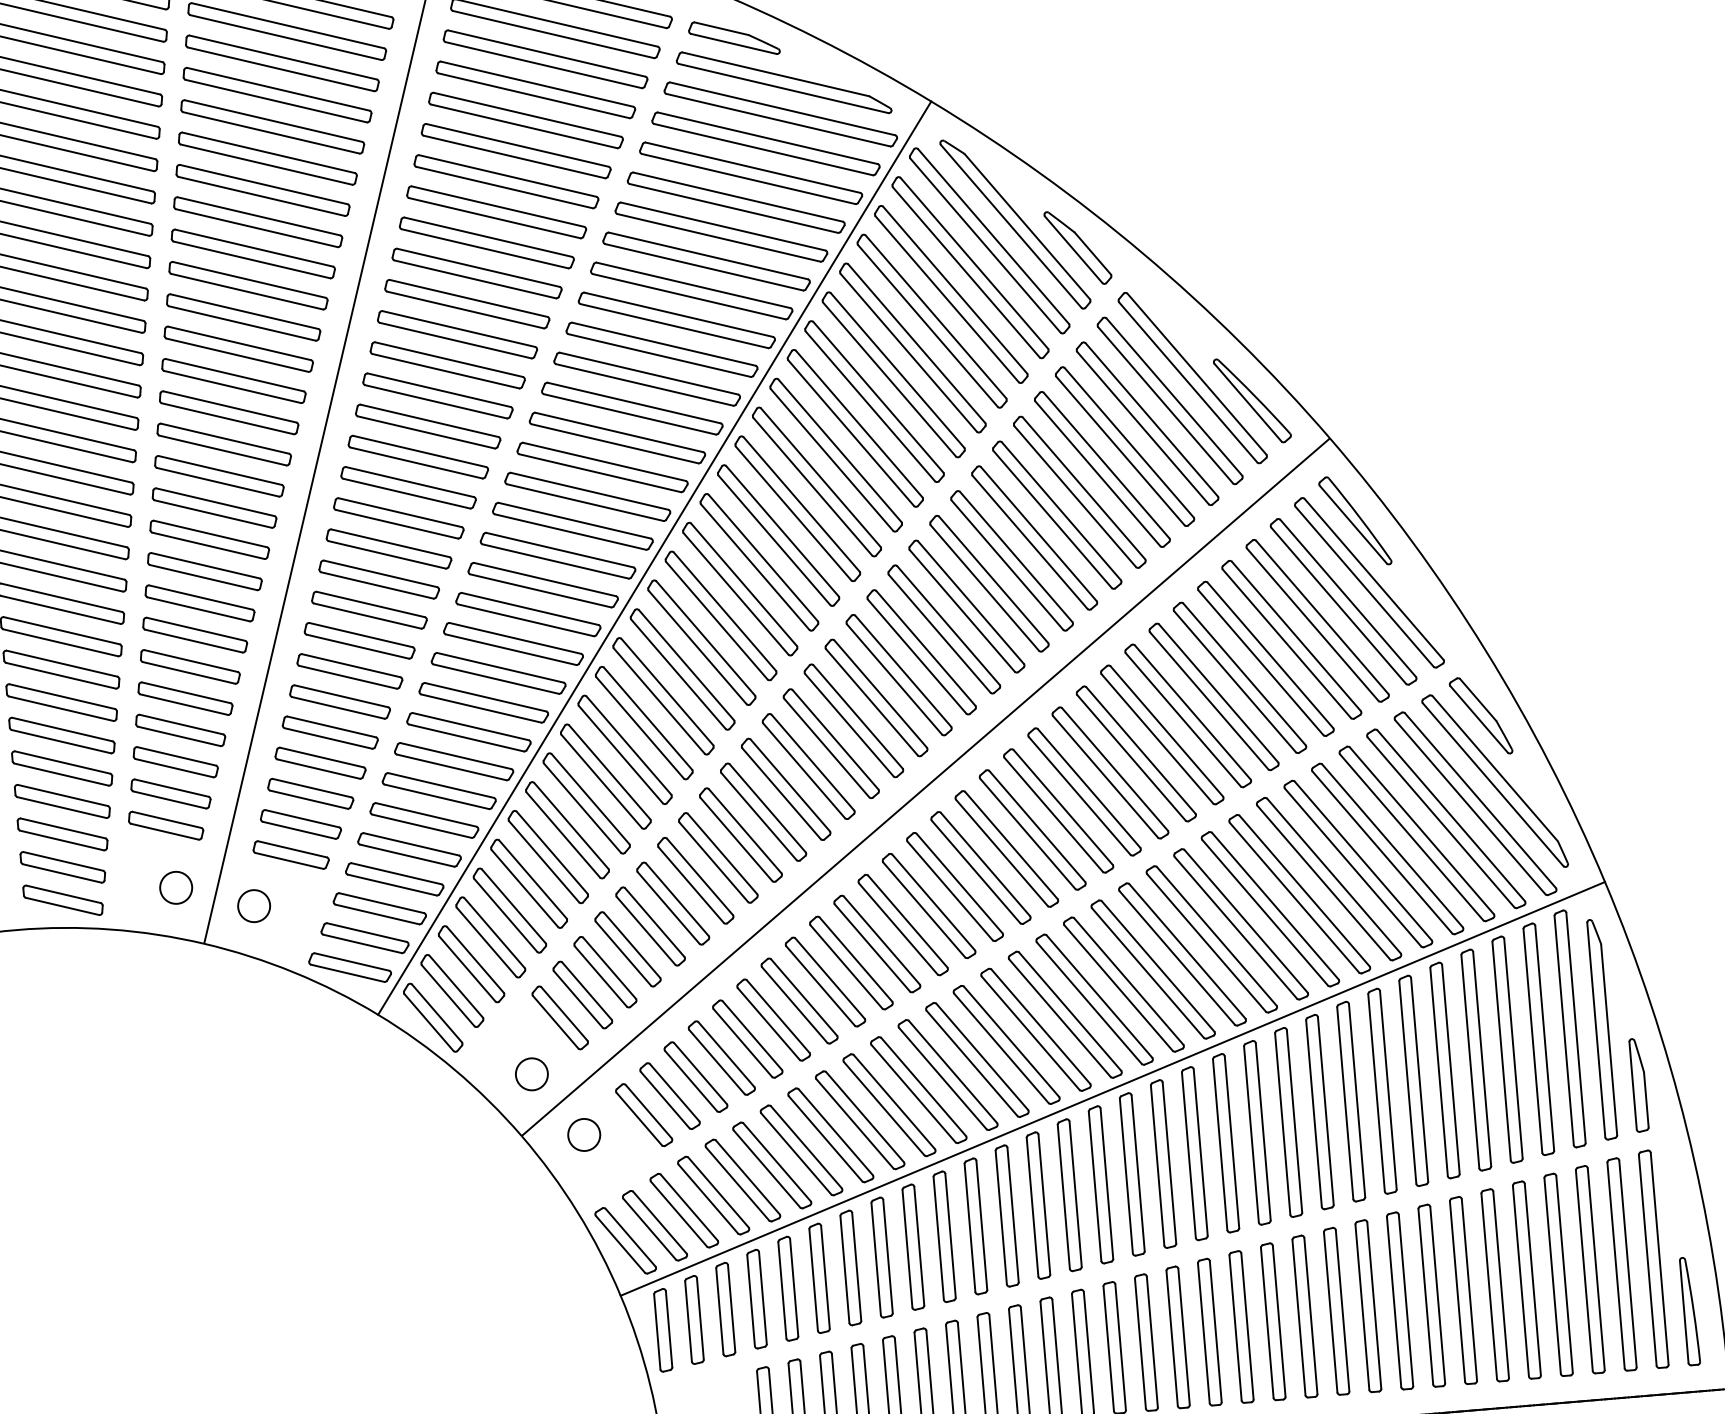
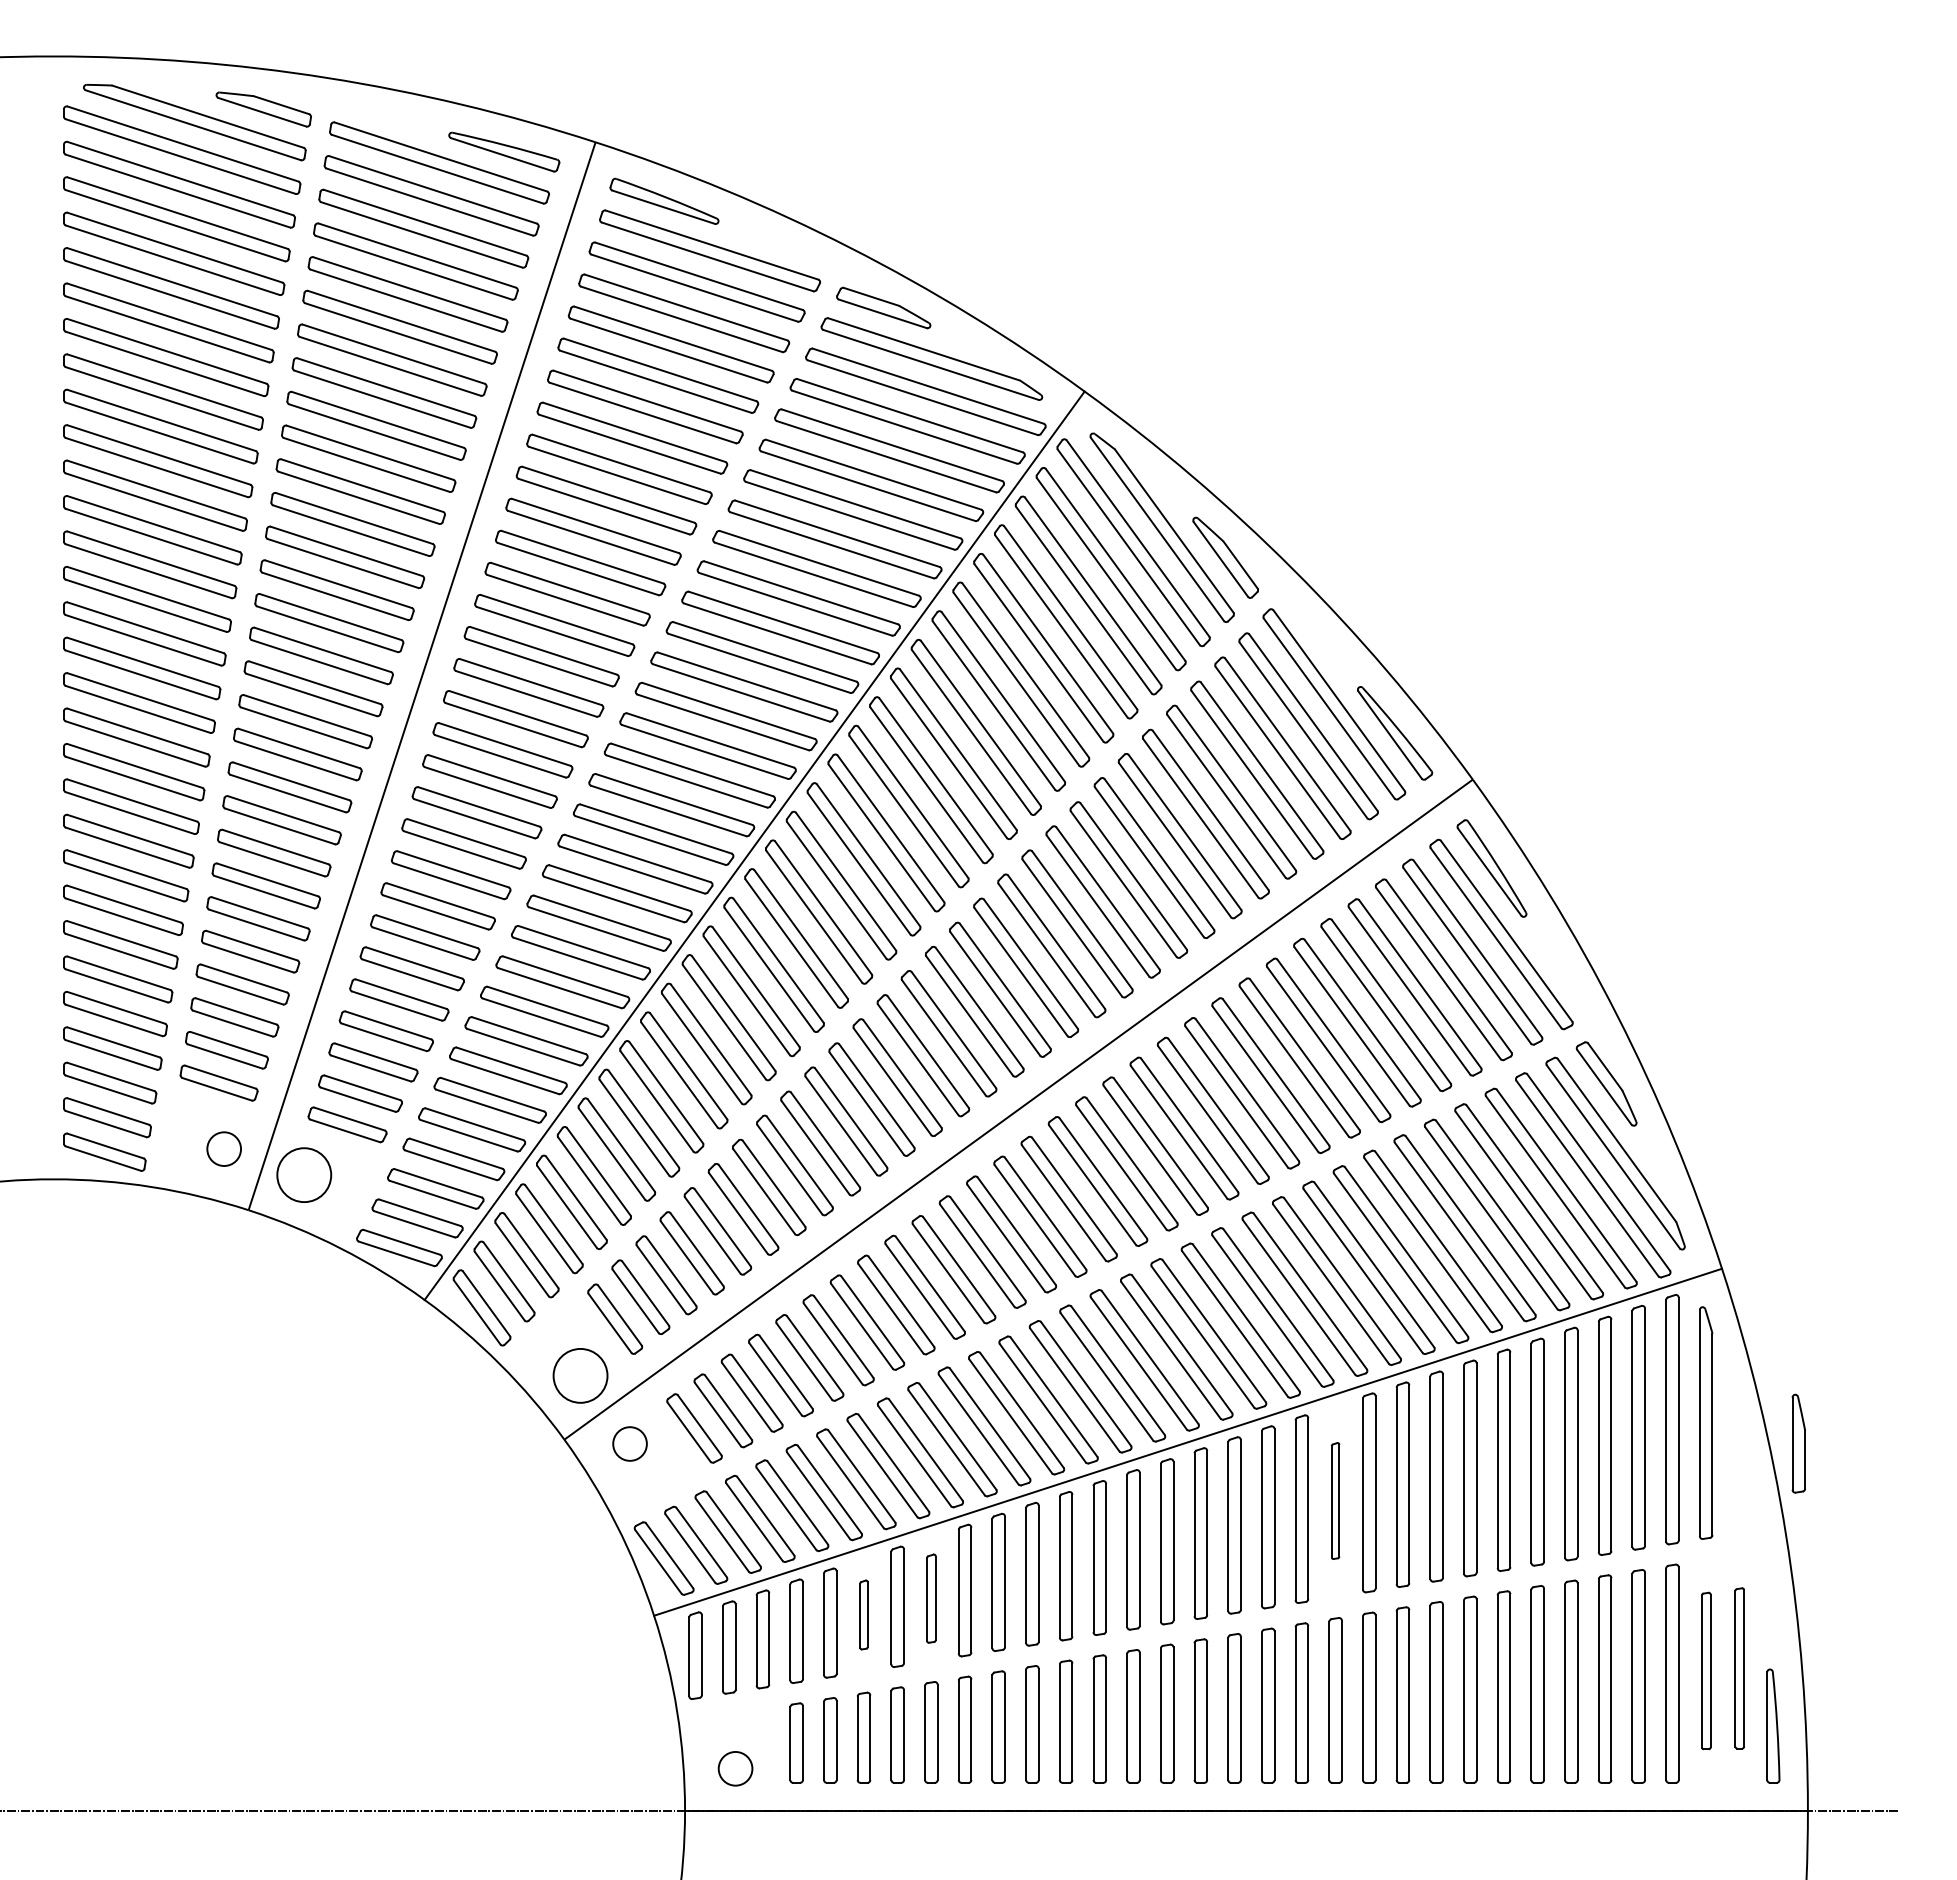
circle: (254, 906) -> (304, 1175), size x1.6
circle: (531, 1073) -> (580, 1375), size x1.6
part: (1638, 1085) -> (1798, 1443), moved
part: (1257, 1132) -> (1335, 1500), size x0.6
part: (882, 1257) -> (931, 1598), size x0.7
part: (1653, 1259) -> (1739, 1668), size x0.7
part: (1622, 1263) -> (1706, 1670), size x0.7
part: (819, 1277) -> (863, 1614), size x0.6

